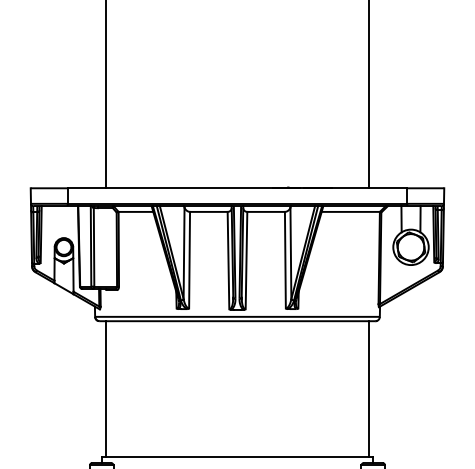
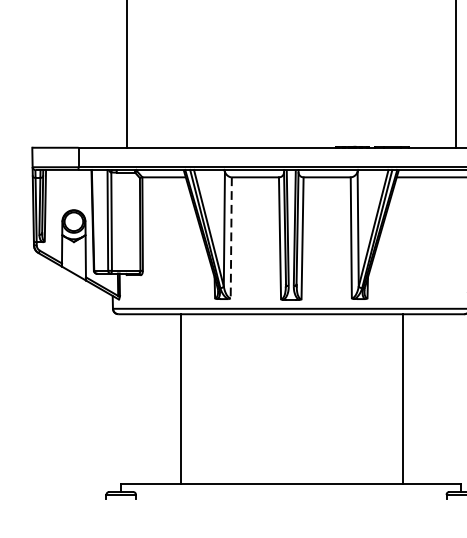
line: (189, 260) -> (231, 238), solid -> dashed
line: (106, 389) -> (181, 399), moved
line: (368, 389) -> (402, 399), moved

